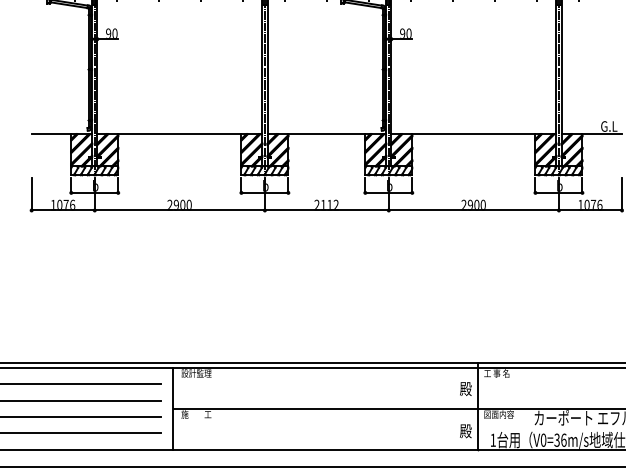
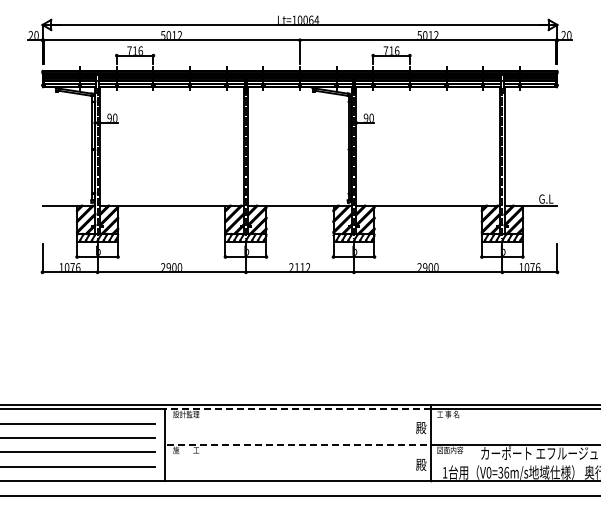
line: (324, 367) -> (297, 409), solid -> dashed
line: (326, 409) -> (299, 445), solid -> dashed

